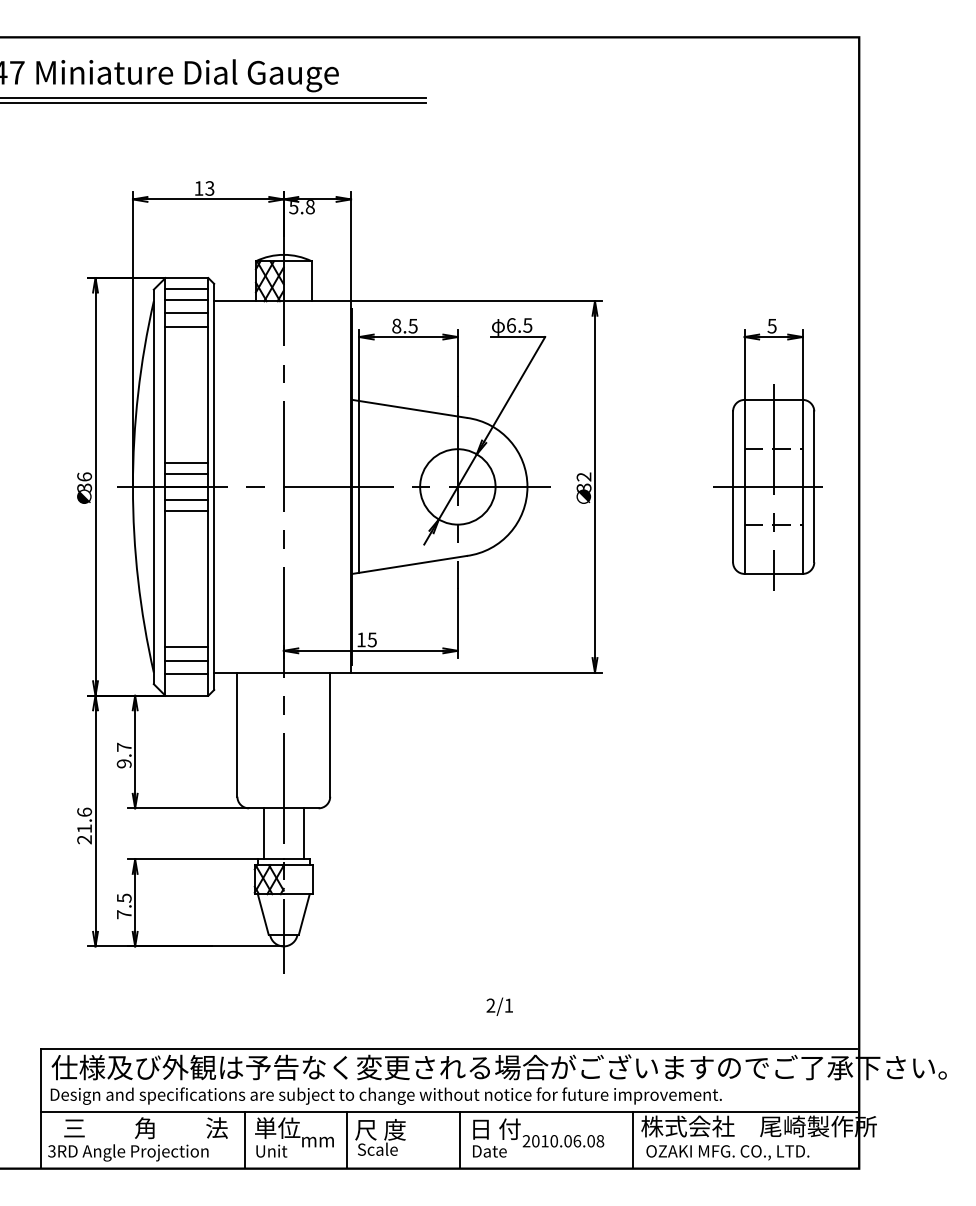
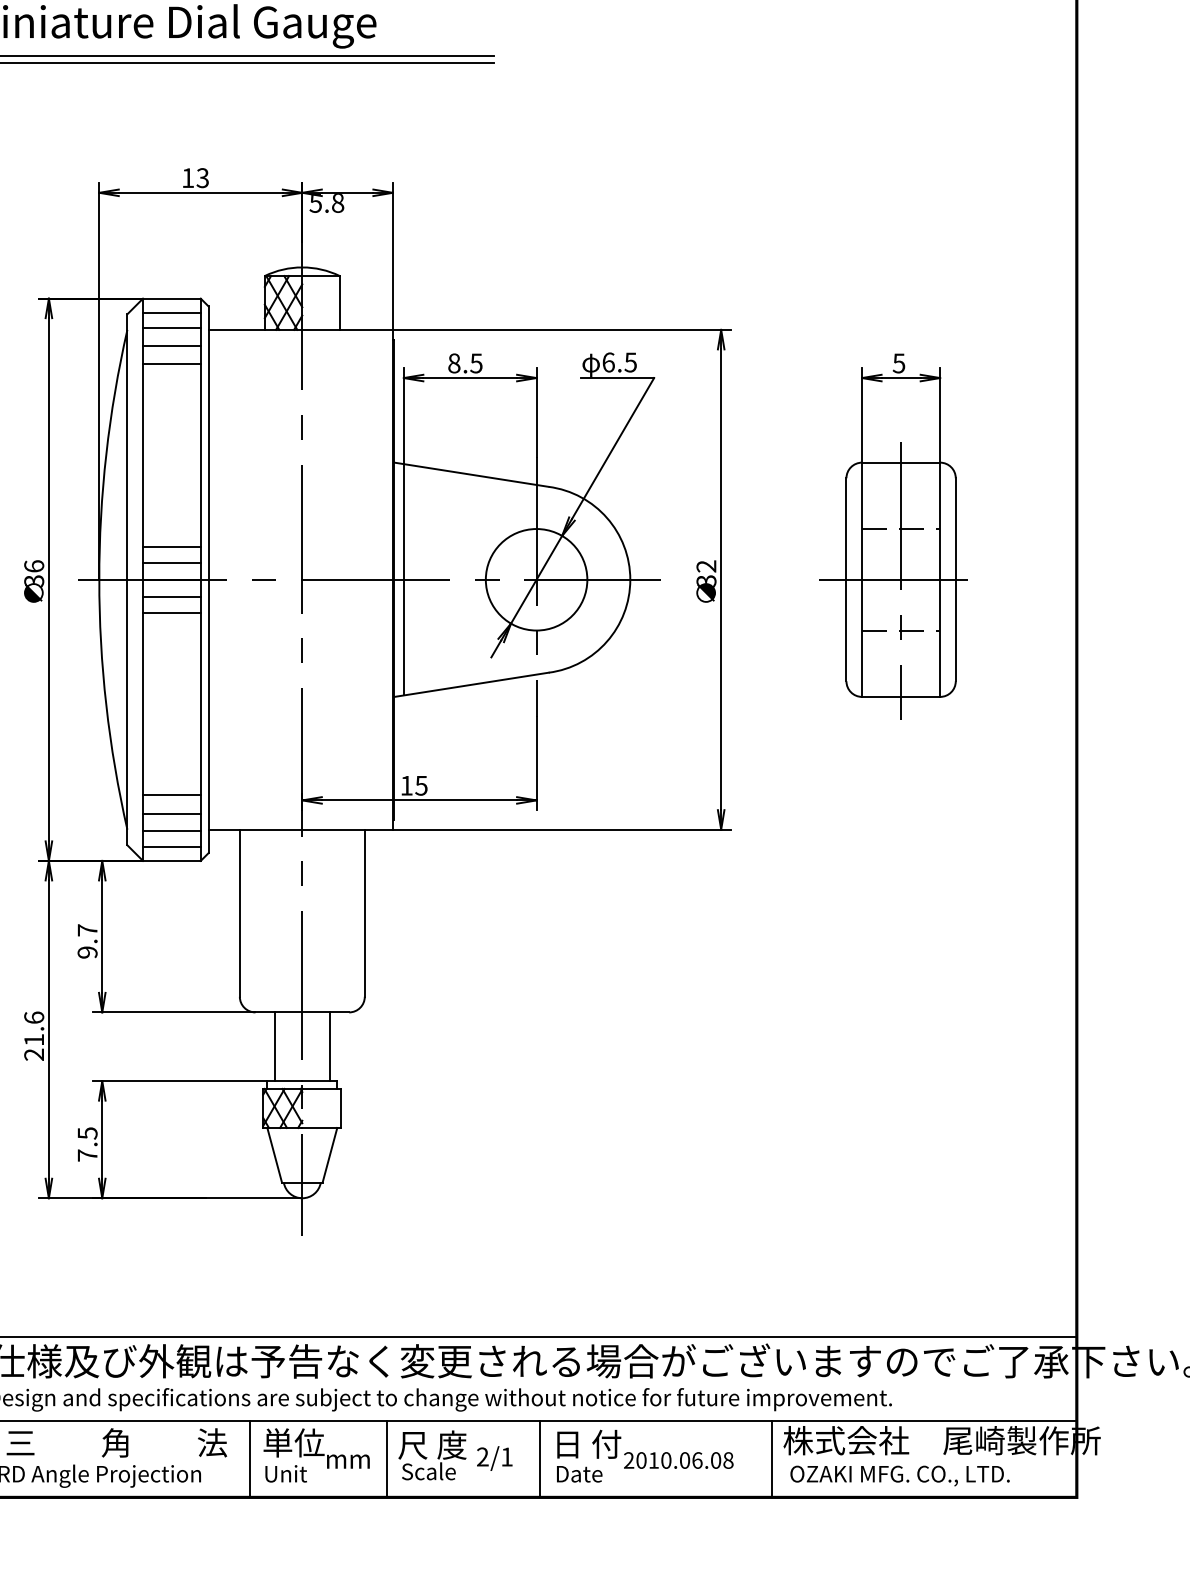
part: (767, 454) -> (892, 536), moved
line: (186, 685) -> (171, 847), added
text: (499, 1006) -> (494, 1458), moved

